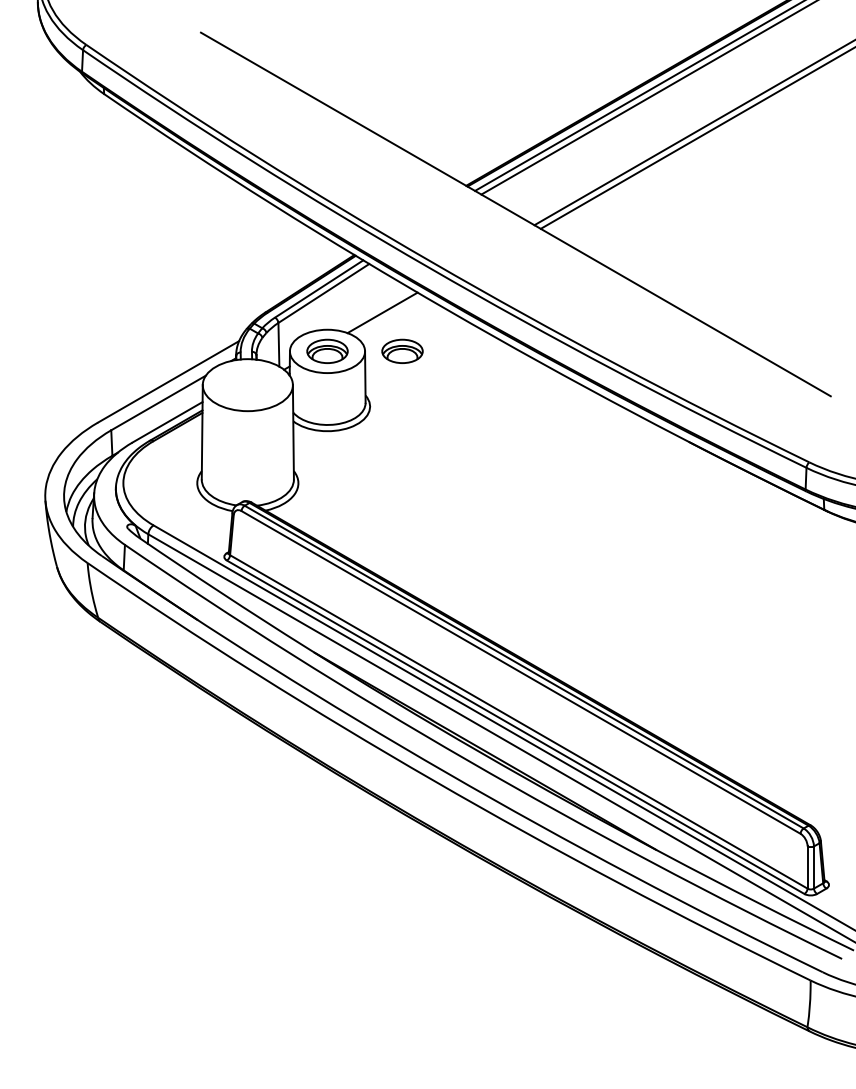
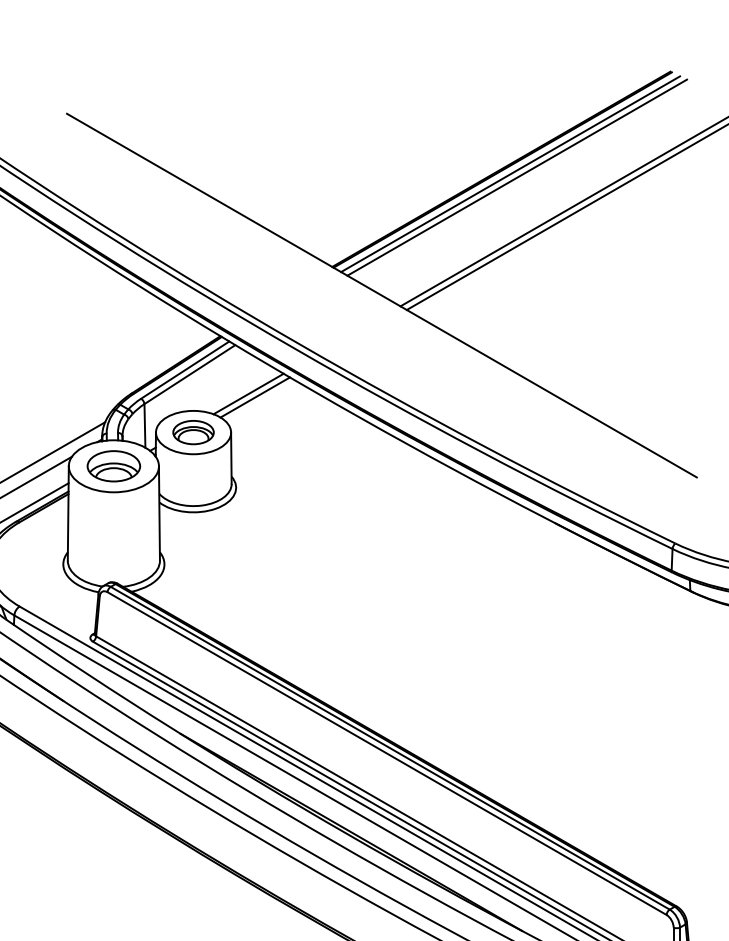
line: (388, 316) -> (254, 397), added
part: (402, 350) -> (268, 431), removed
part: (247, 385) -> (113, 466), added

